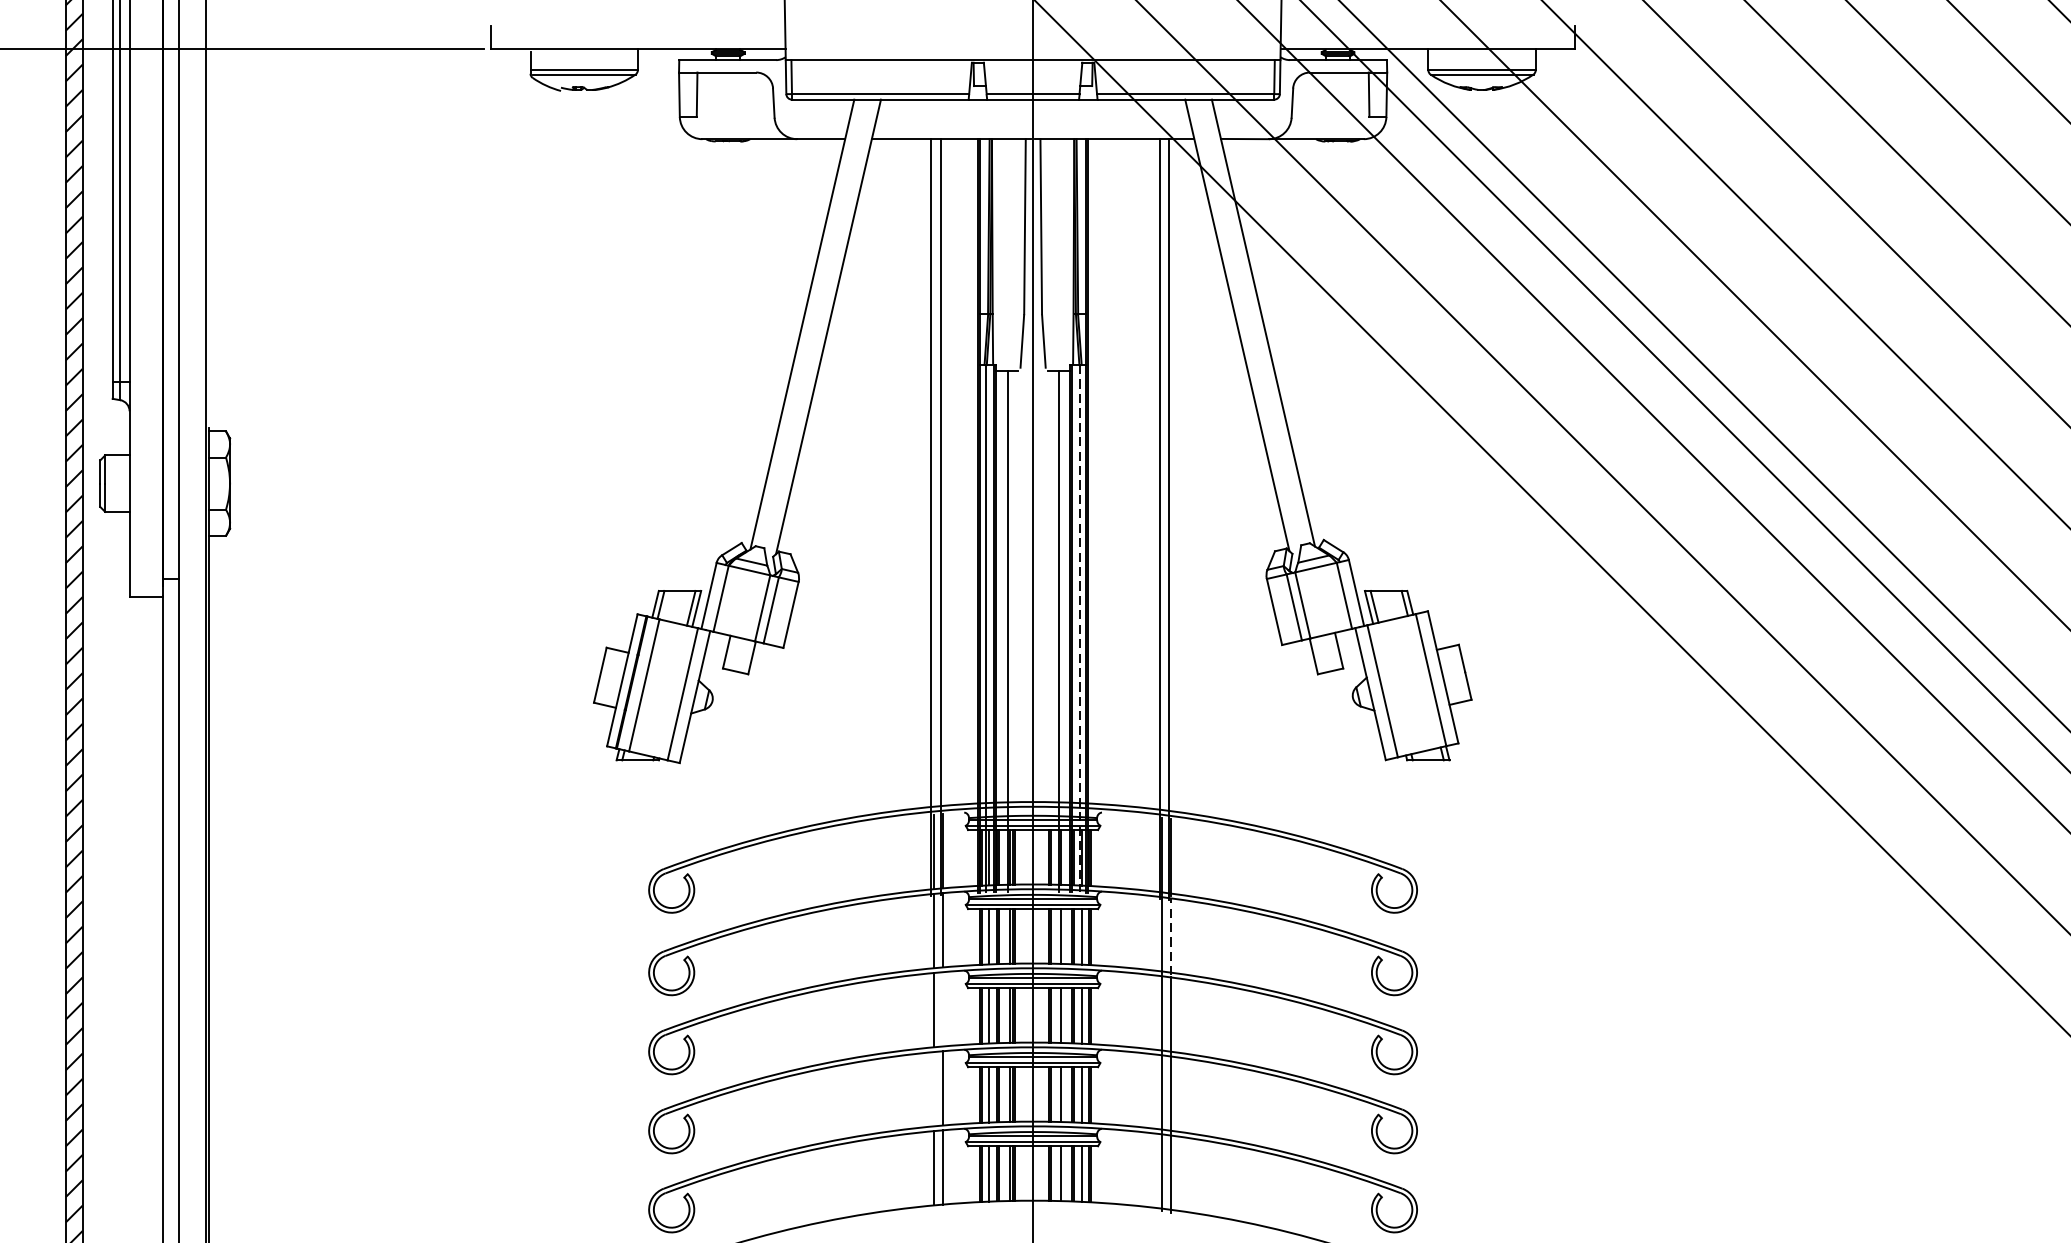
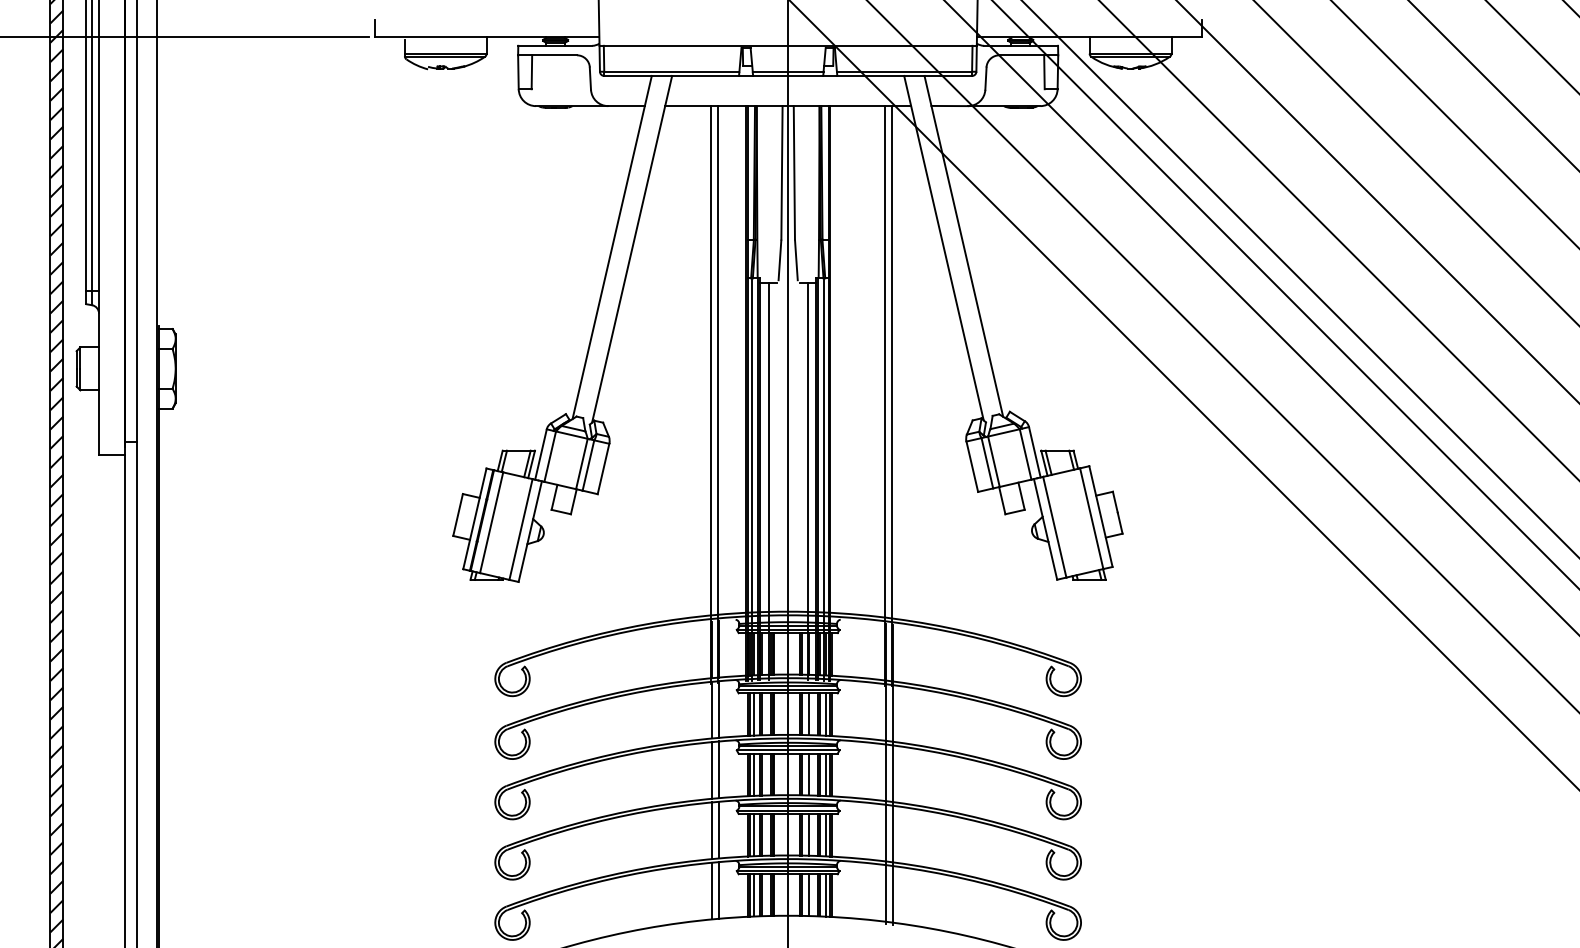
line: (1079, 630) -> (823, 480), dashed -> solid
line: (1171, 936) -> (893, 714), dashed -> solid
line: (943, 1008) -> (719, 769), added
line: (933, 1088) -> (712, 830), added

